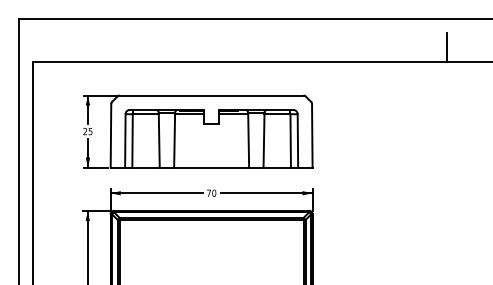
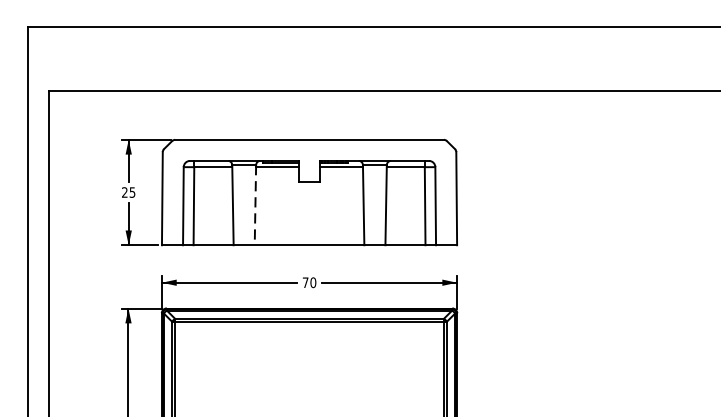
line: (447, 47) -> (654, 69), removed
line: (174, 140) -> (255, 205), solid -> dashed

